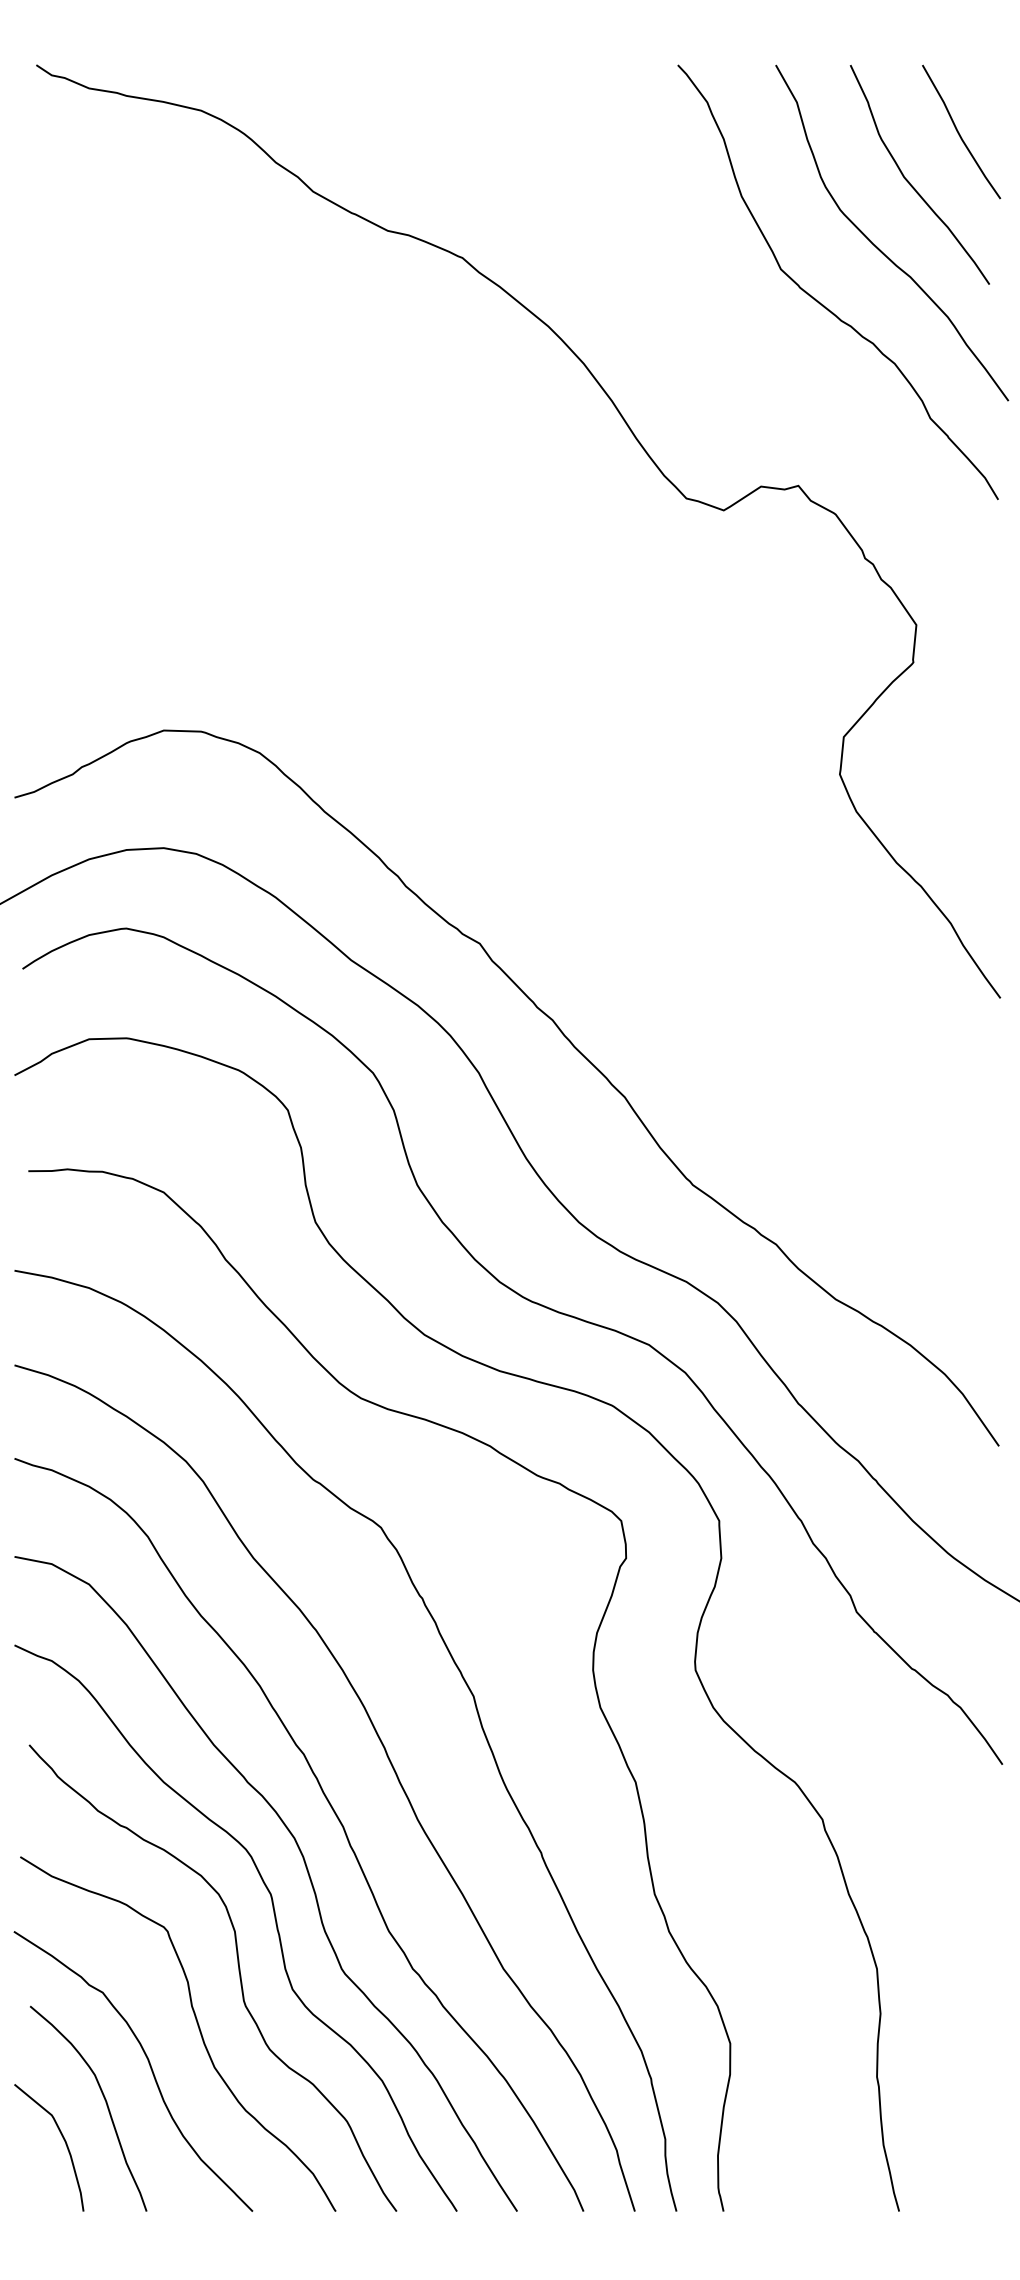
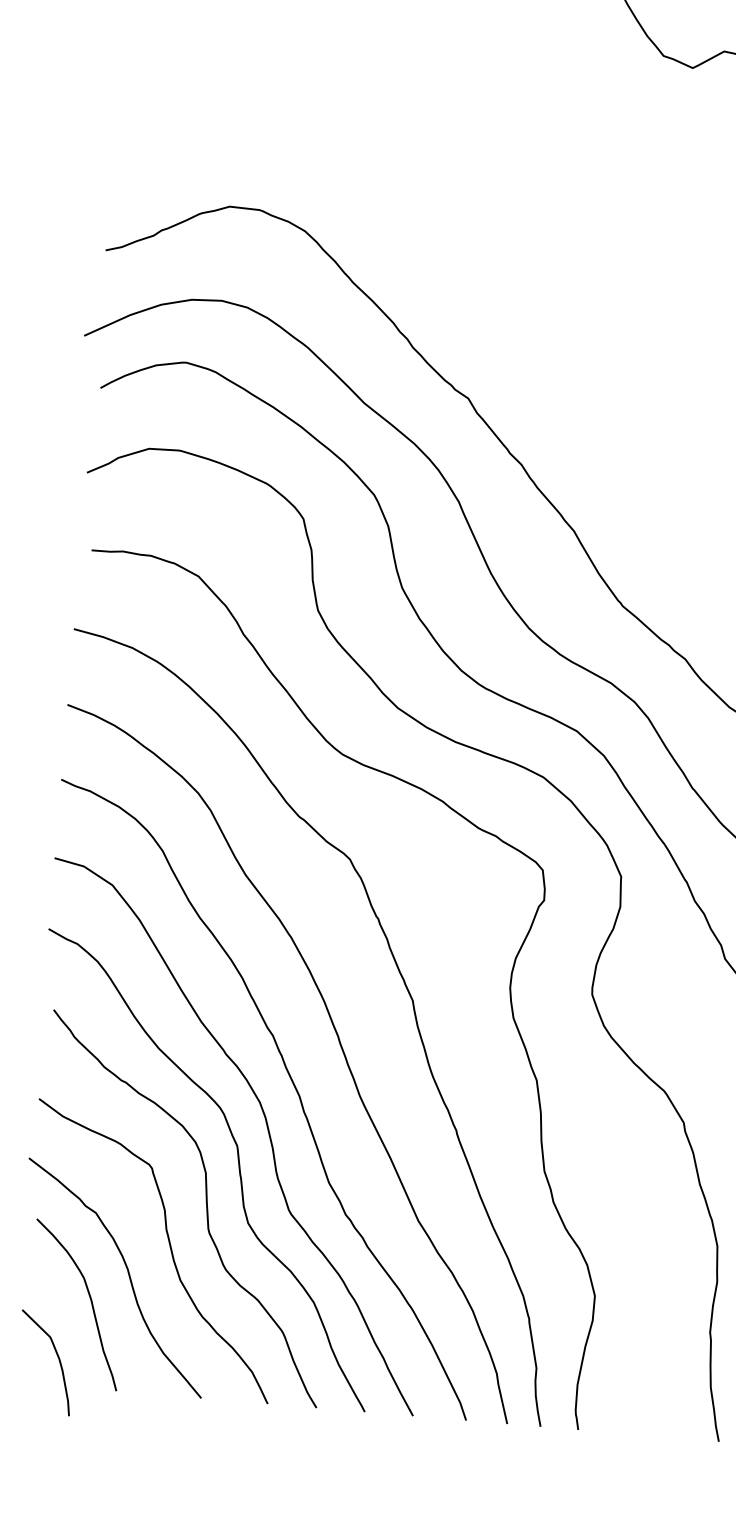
curve: (63, 2139) -> (57, 1357), moved

